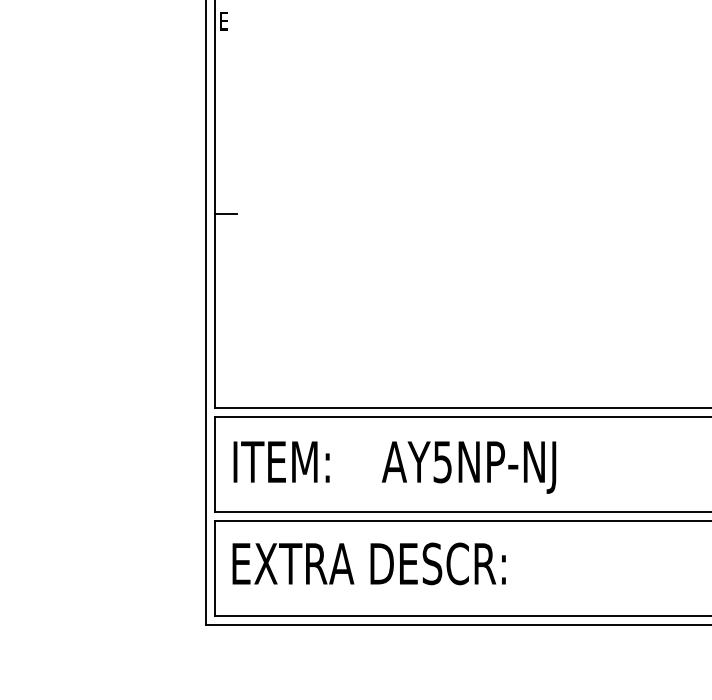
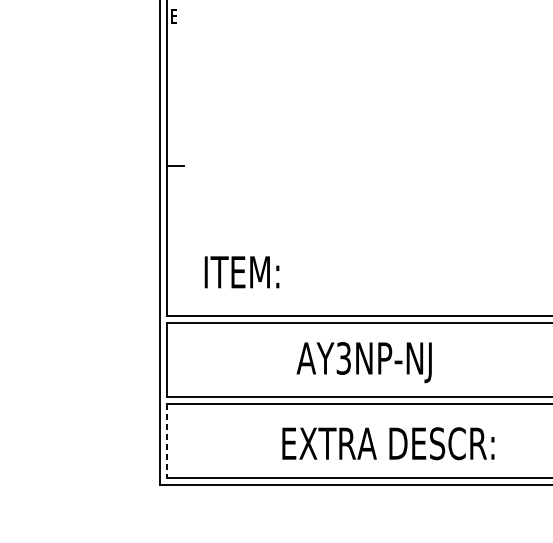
text: (281, 461) -> (241, 271), moved
text: (442, 461) -> (343, 358), AY5NP-NJ -> AY3NP-NJ
text: (368, 563) -> (387, 443), moved
line: (214, 568) -> (166, 441), solid -> dashed

